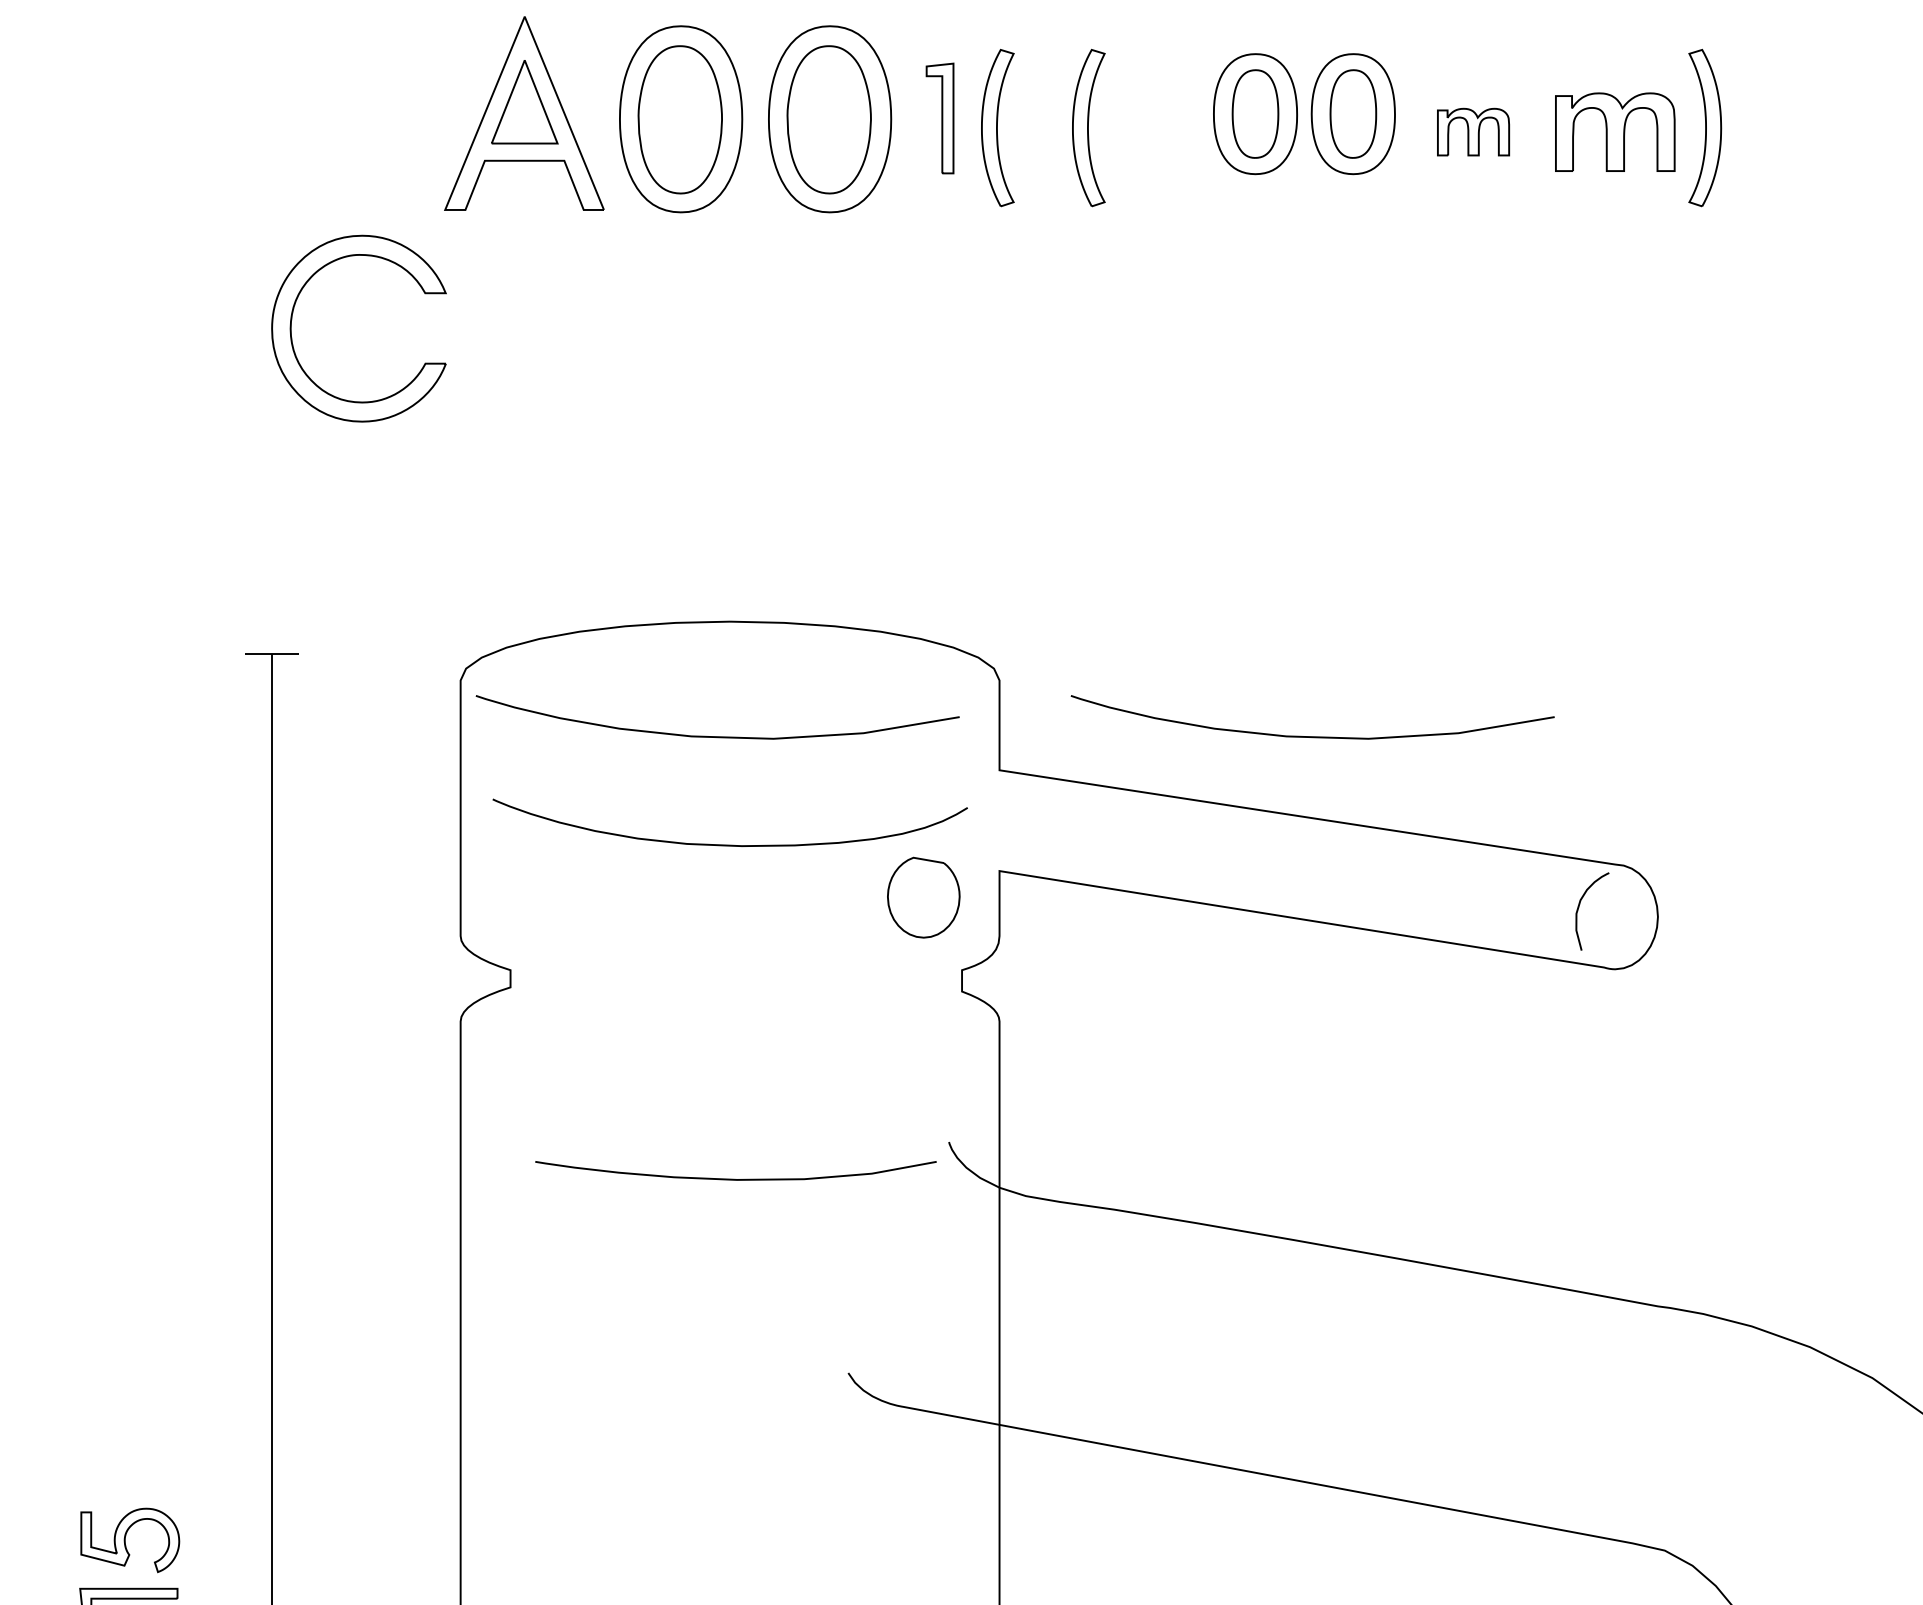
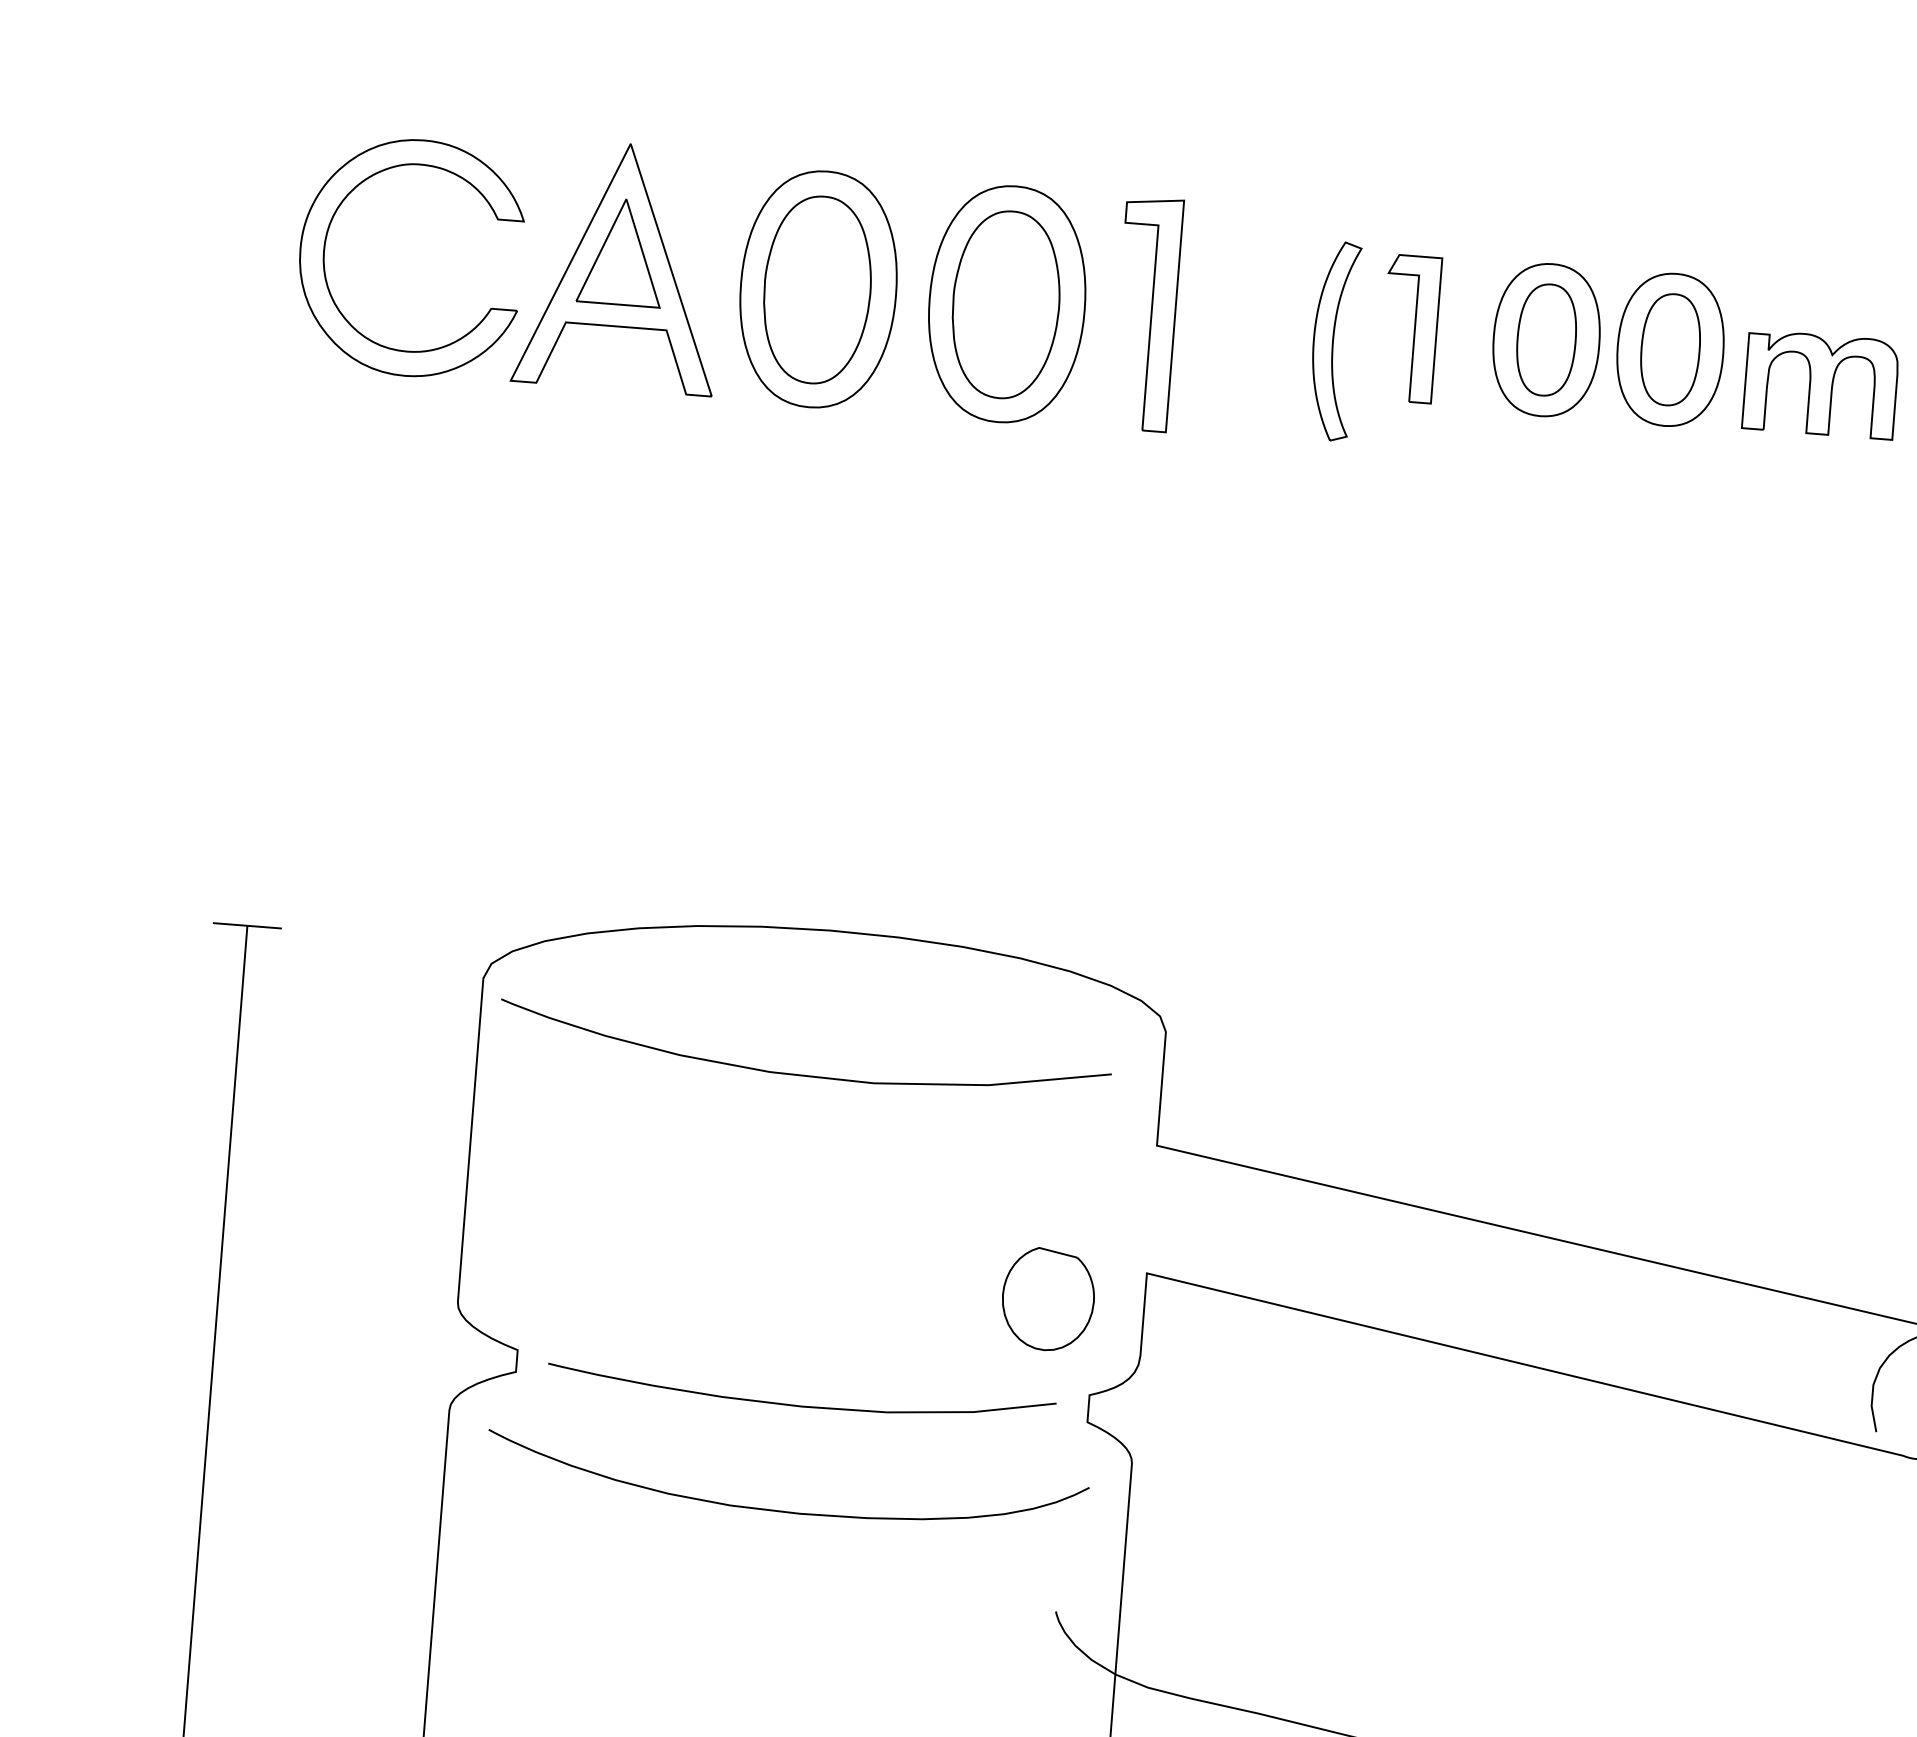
part: (1147, 113) -> (1409, 328), added
part: (939, 118) -> (1145, 314), size x1.67
part: (997, 127) -> (1218, 331), removed
part: (1473, 131) -> (1820, 383), size x1.67
part: (292, 319) -> (327, 239), moved
curve: (1312, 736) -> (1556, 1134), removed
curve: (729, 844) -> (784, 1510), moved
curve: (734, 1178) -> (798, 1404), moved

